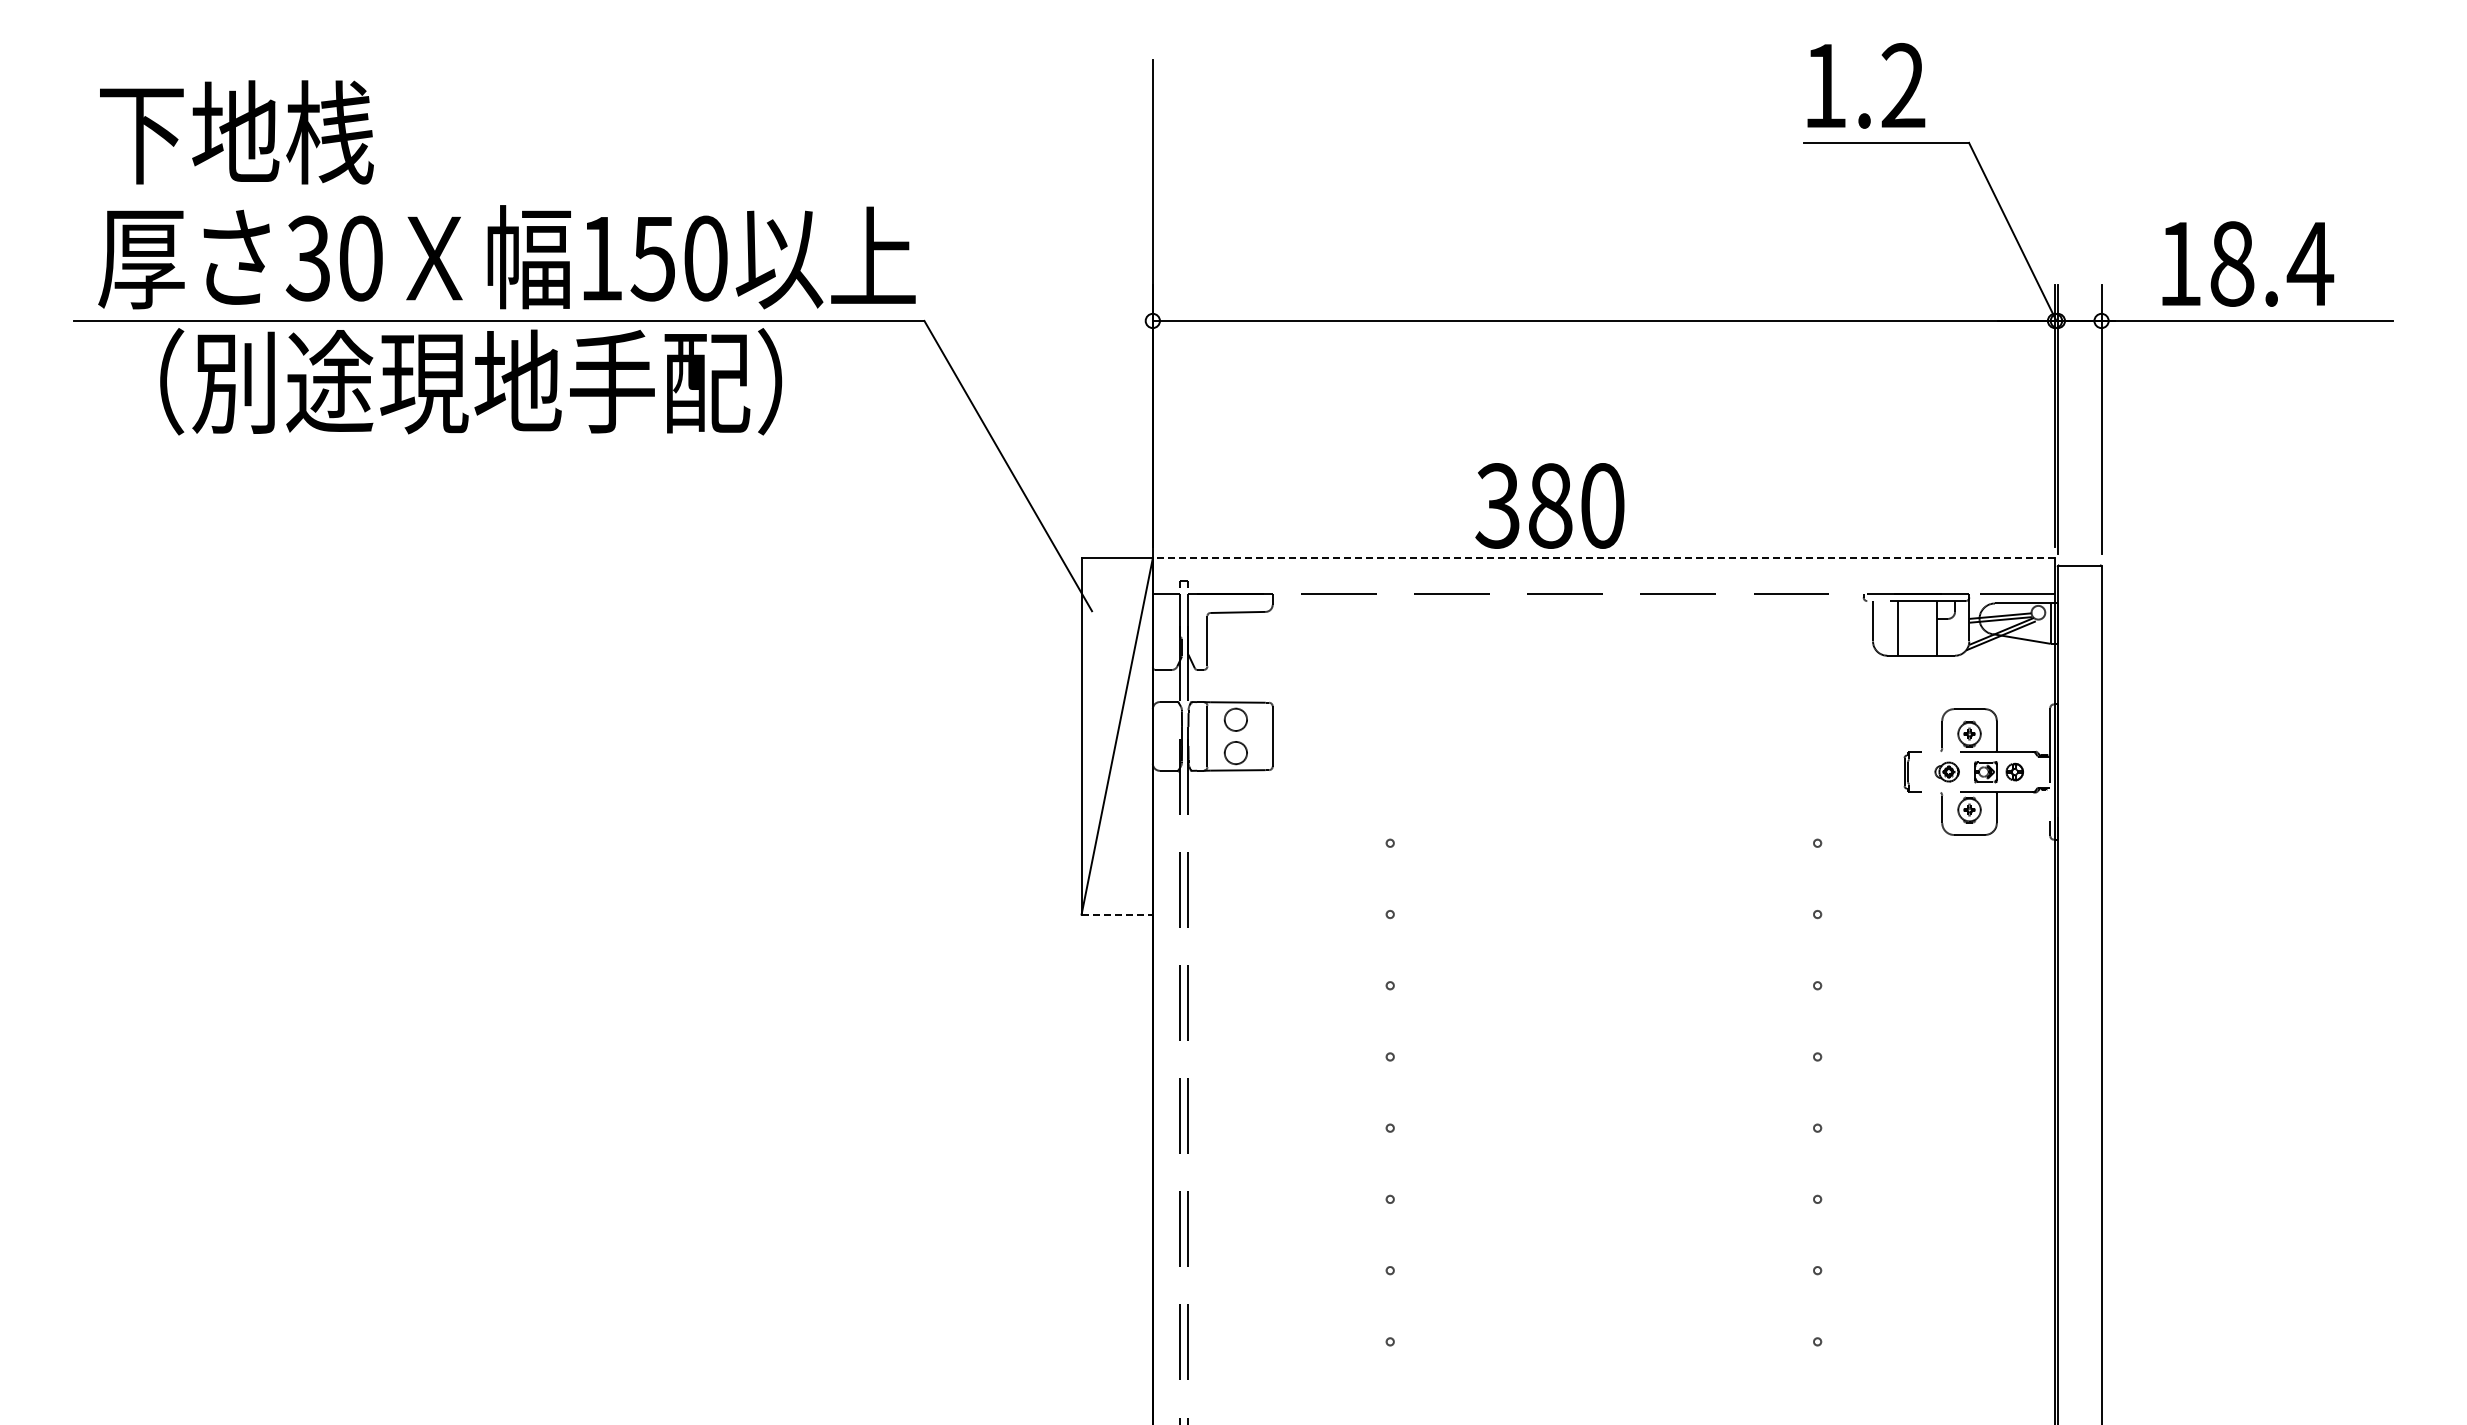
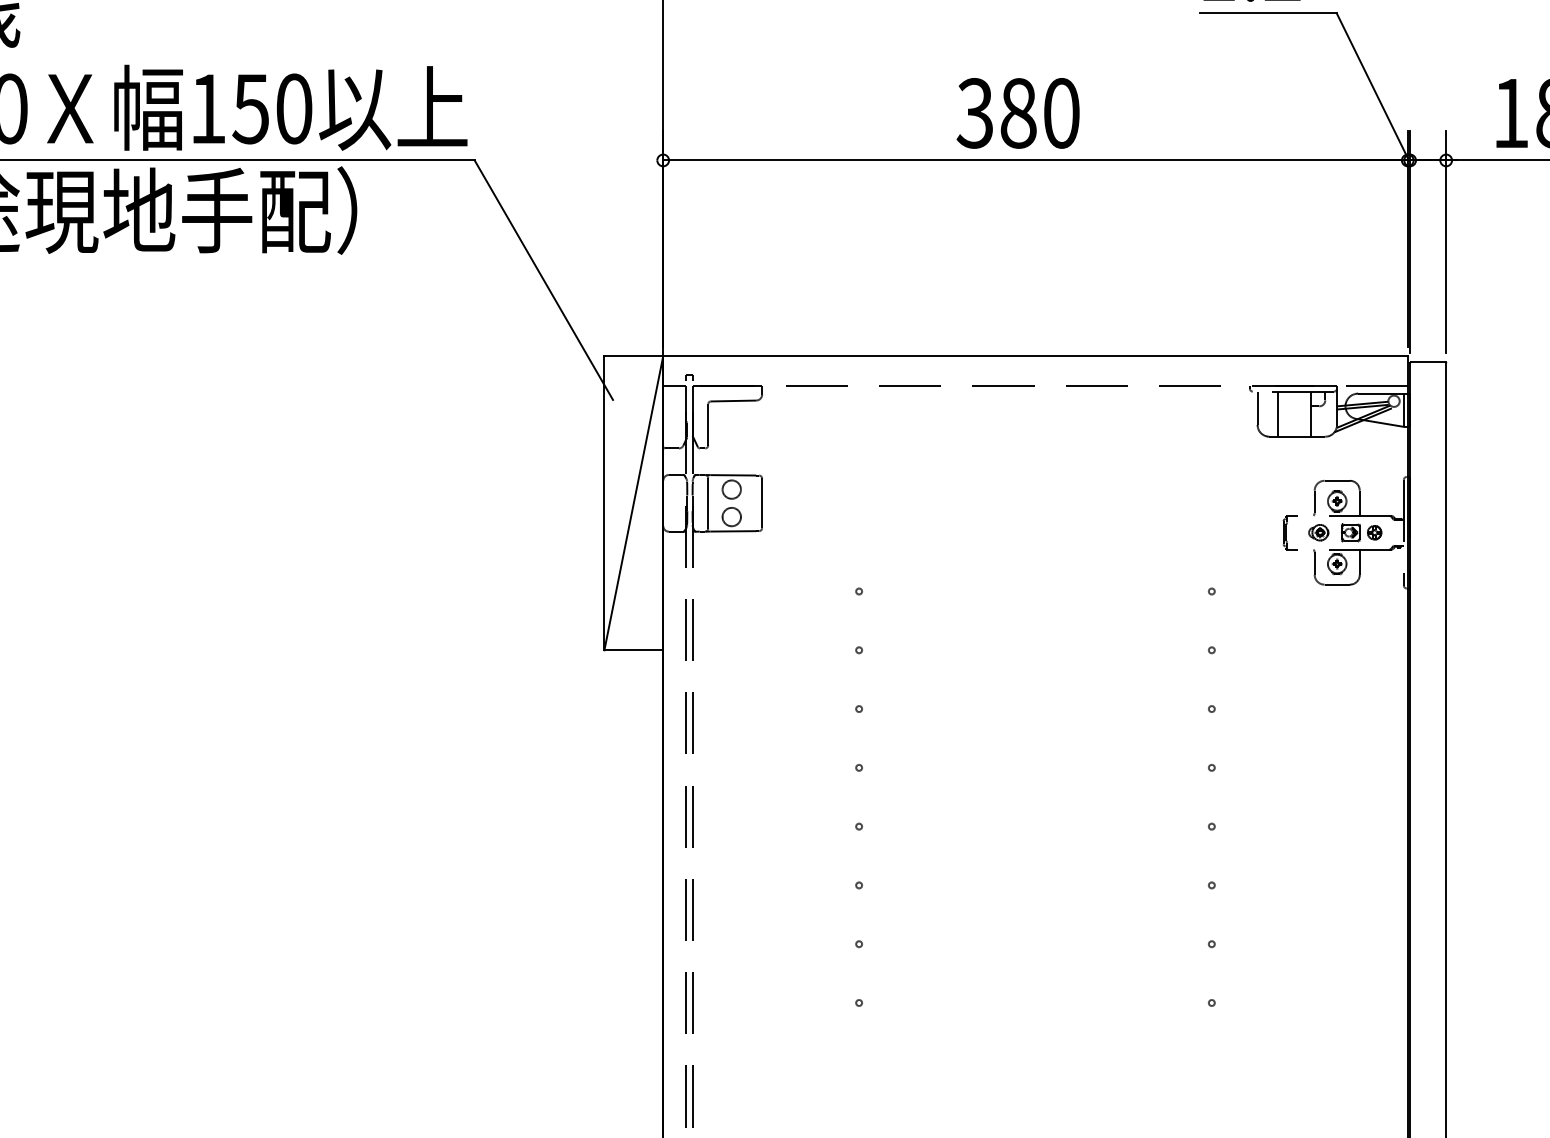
text: (1549, 505) -> (1017, 113), moved
line: (1603, 558) -> (1035, 356), dashed -> solid
line: (1117, 914) -> (634, 650), dashed -> solid

